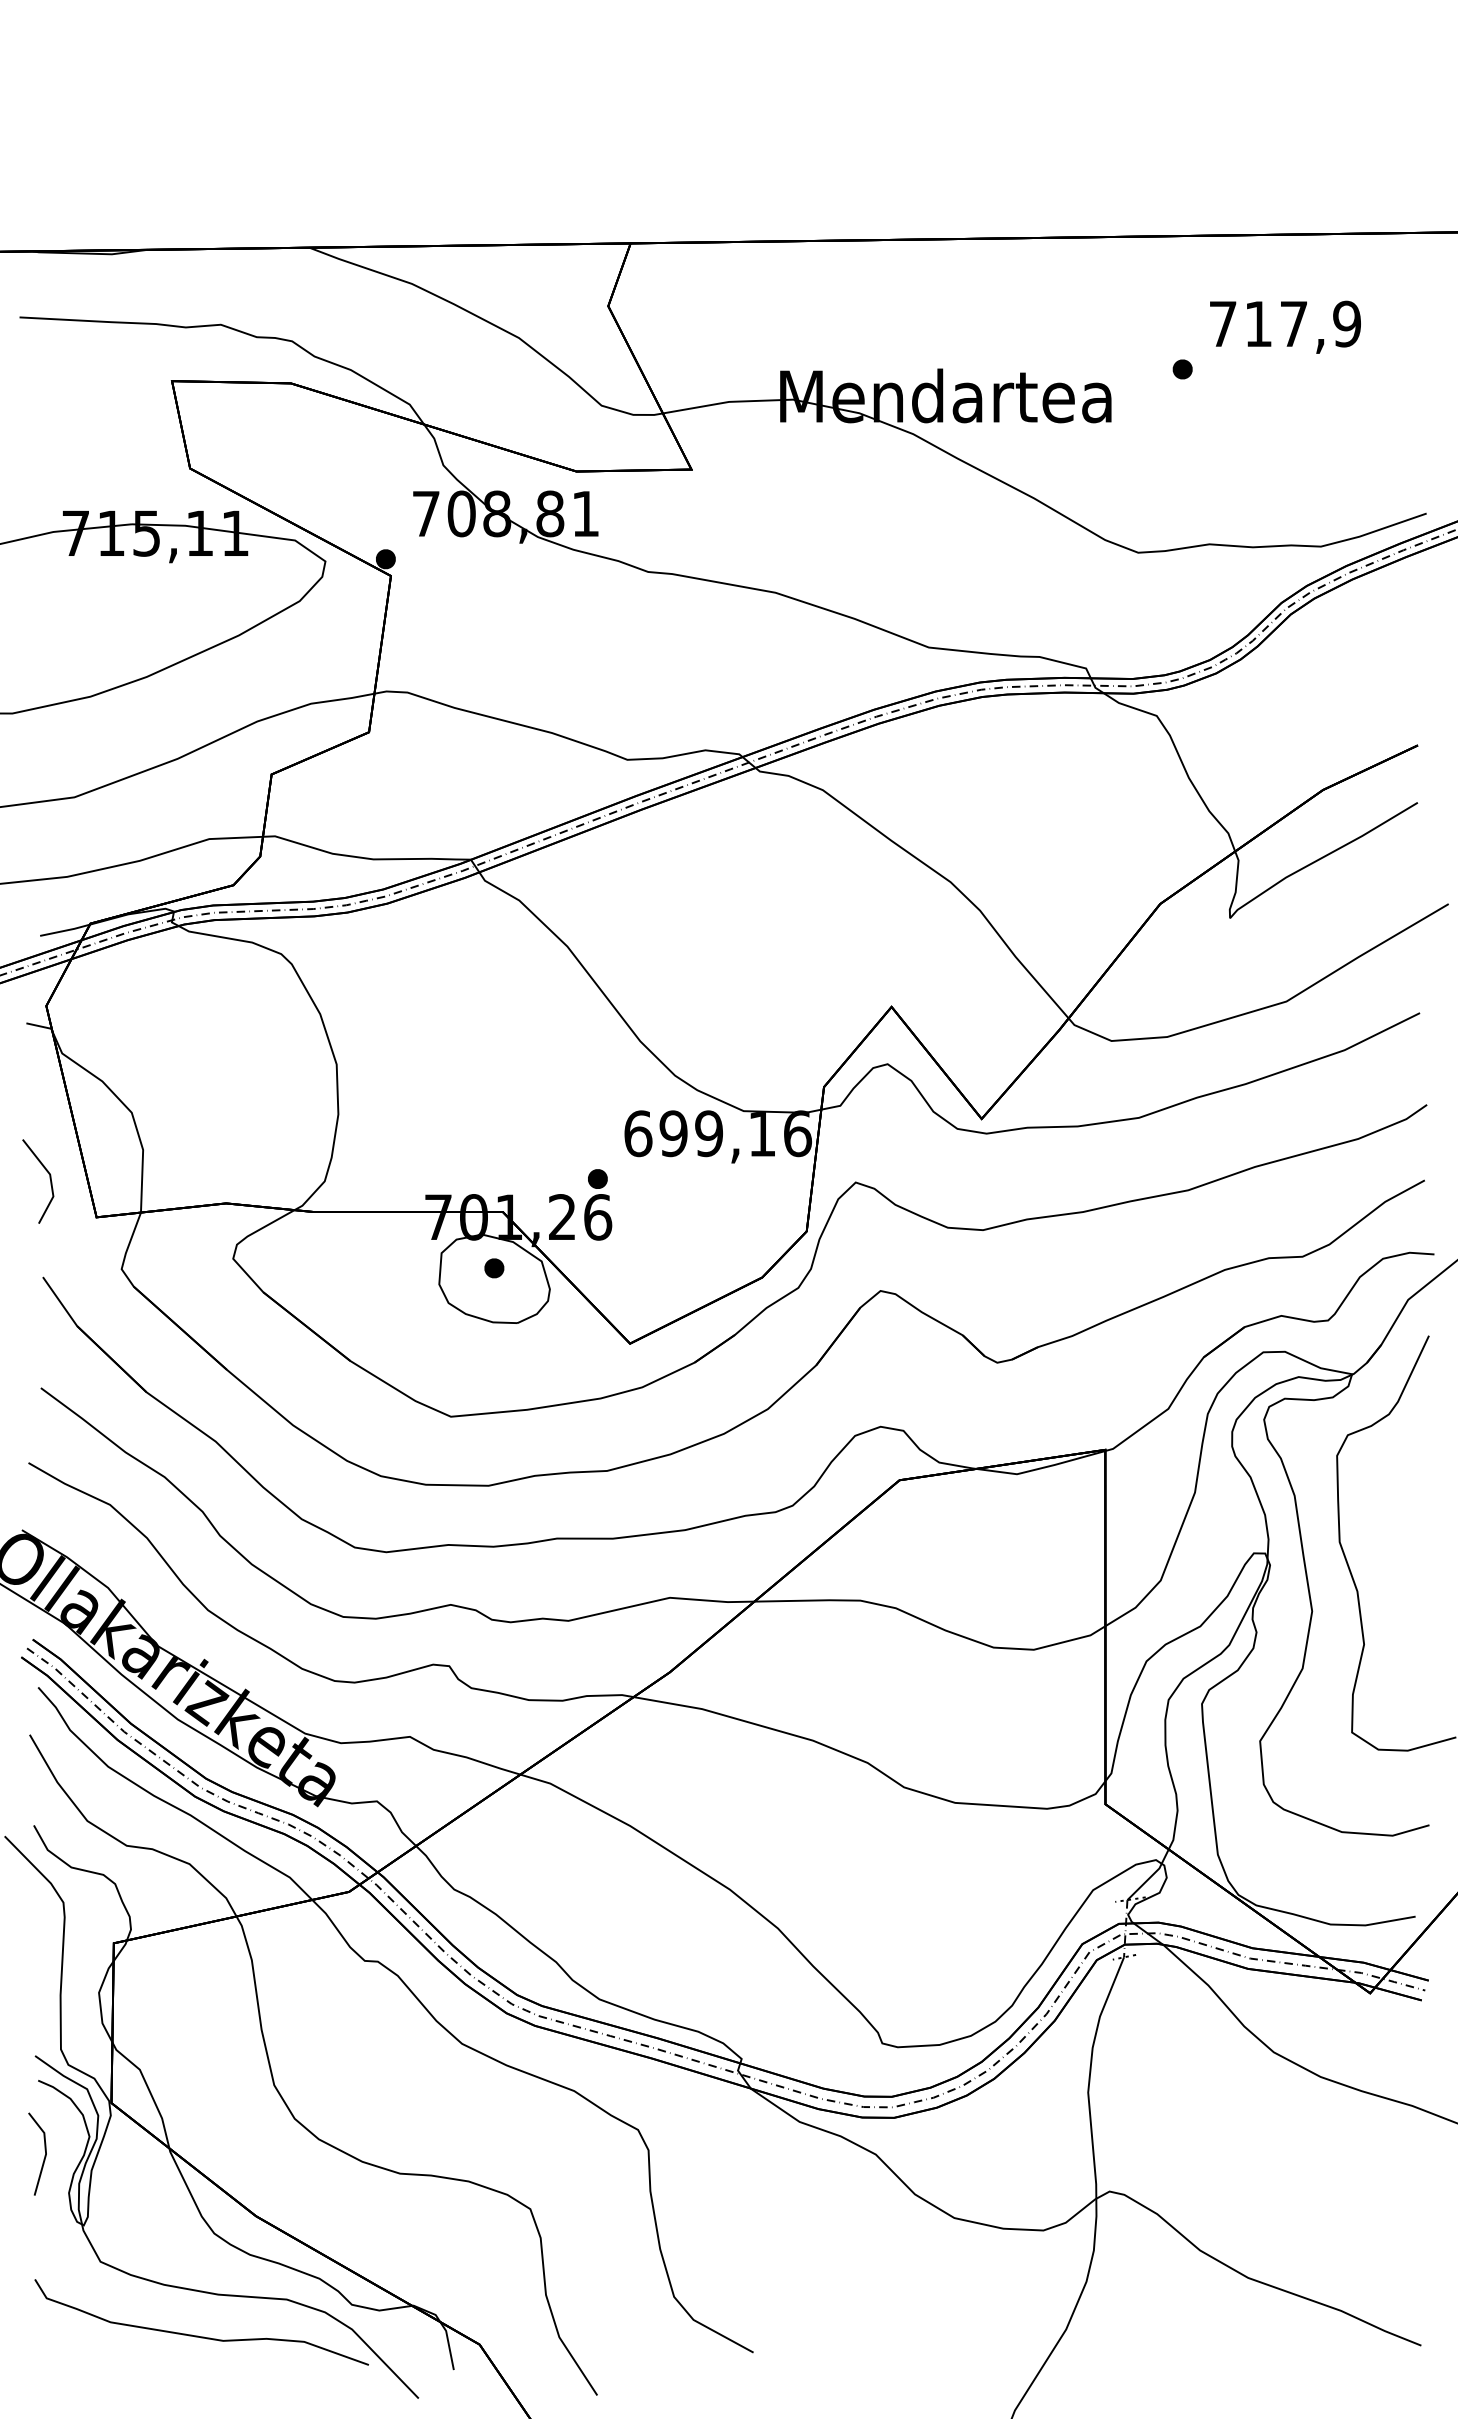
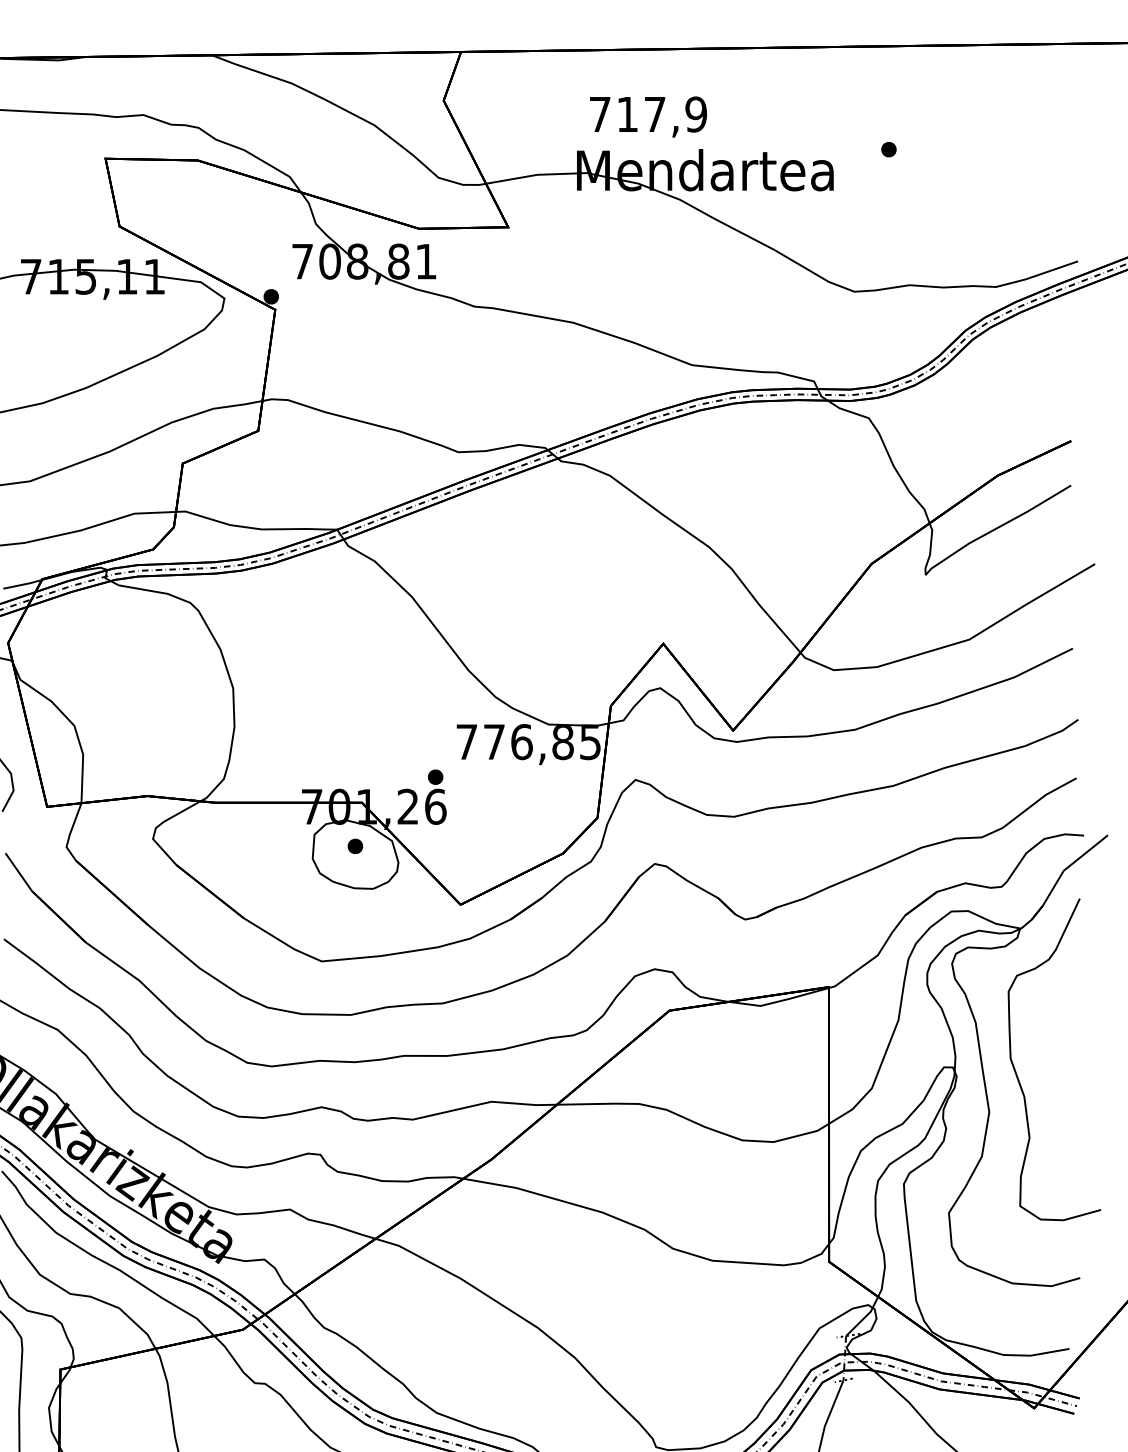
text: (1285, 326) -> (648, 116), moved
text: (717, 1133) -> (528, 741), 699,16 -> 776,85

